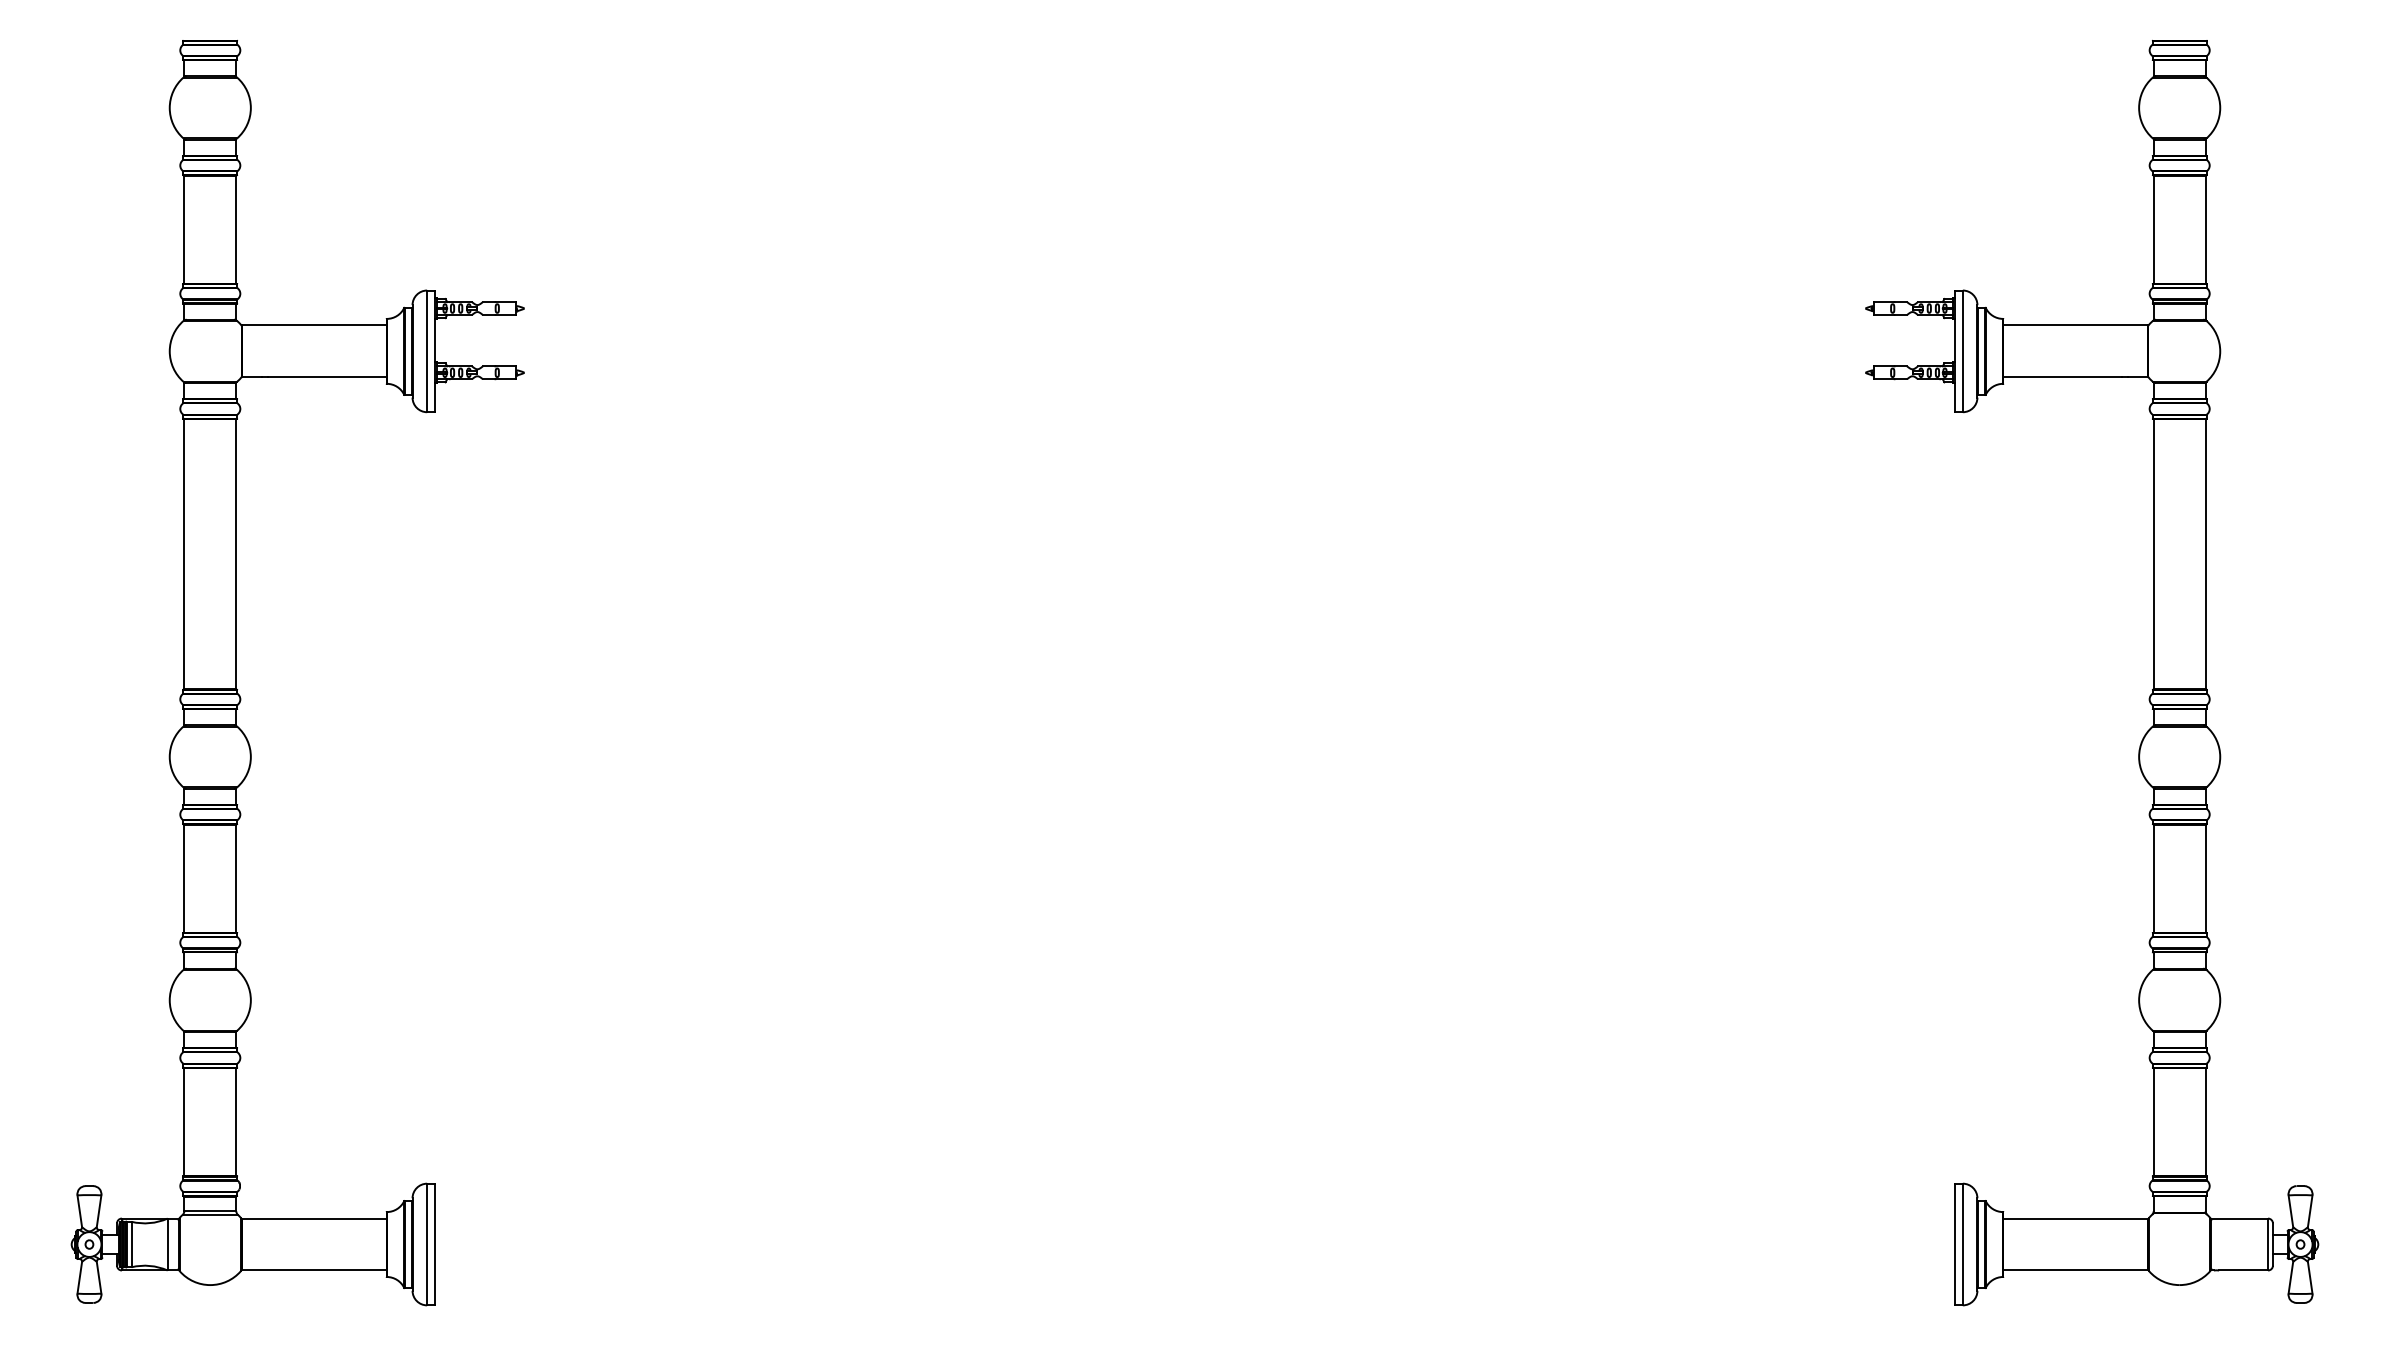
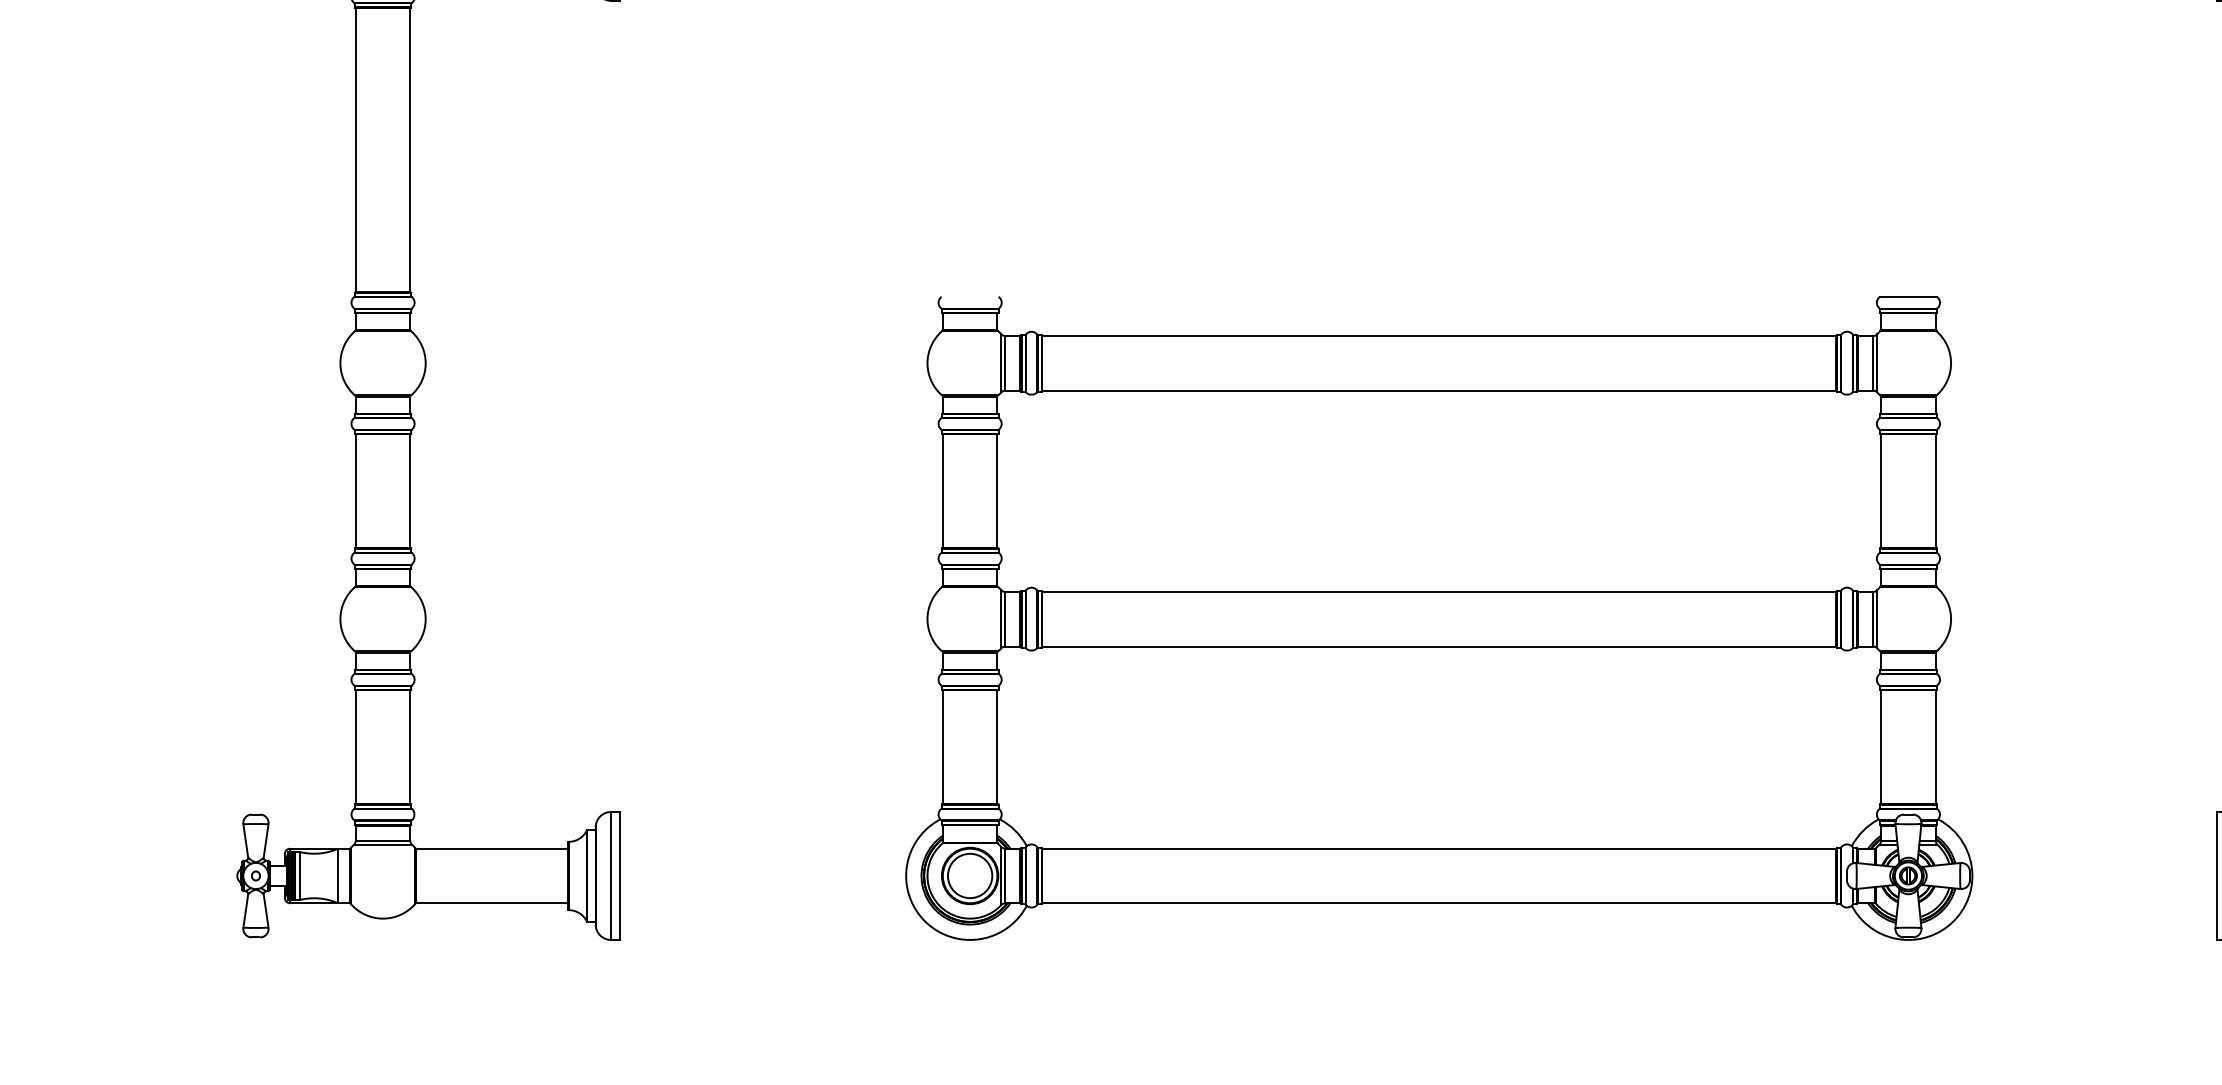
part: (1214, 999) -> (1438, 618), added

